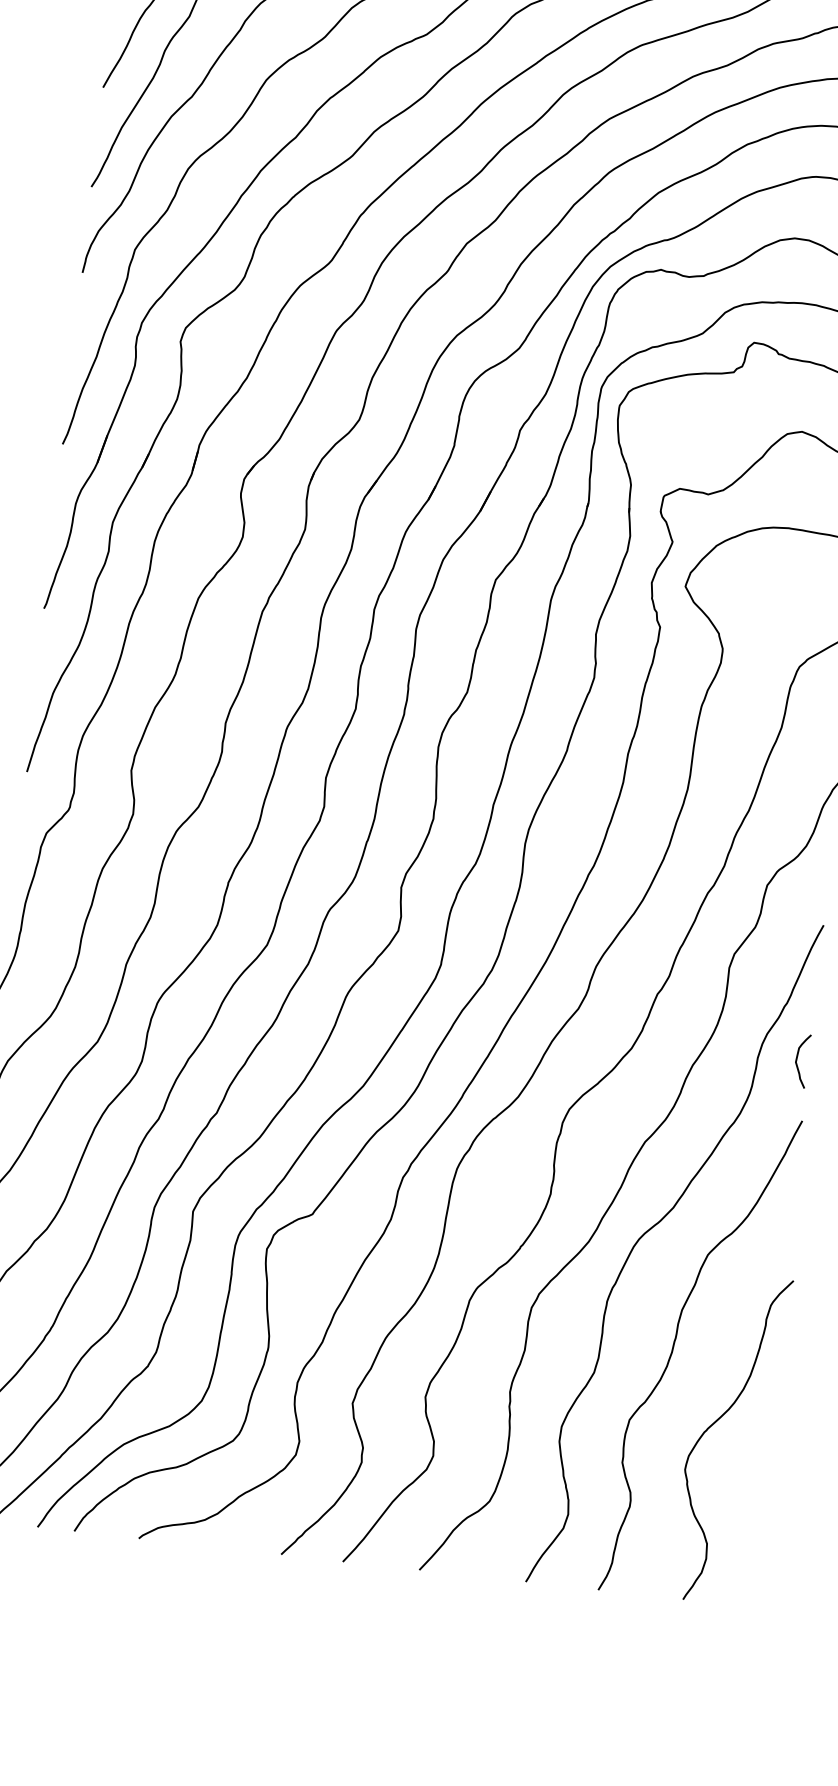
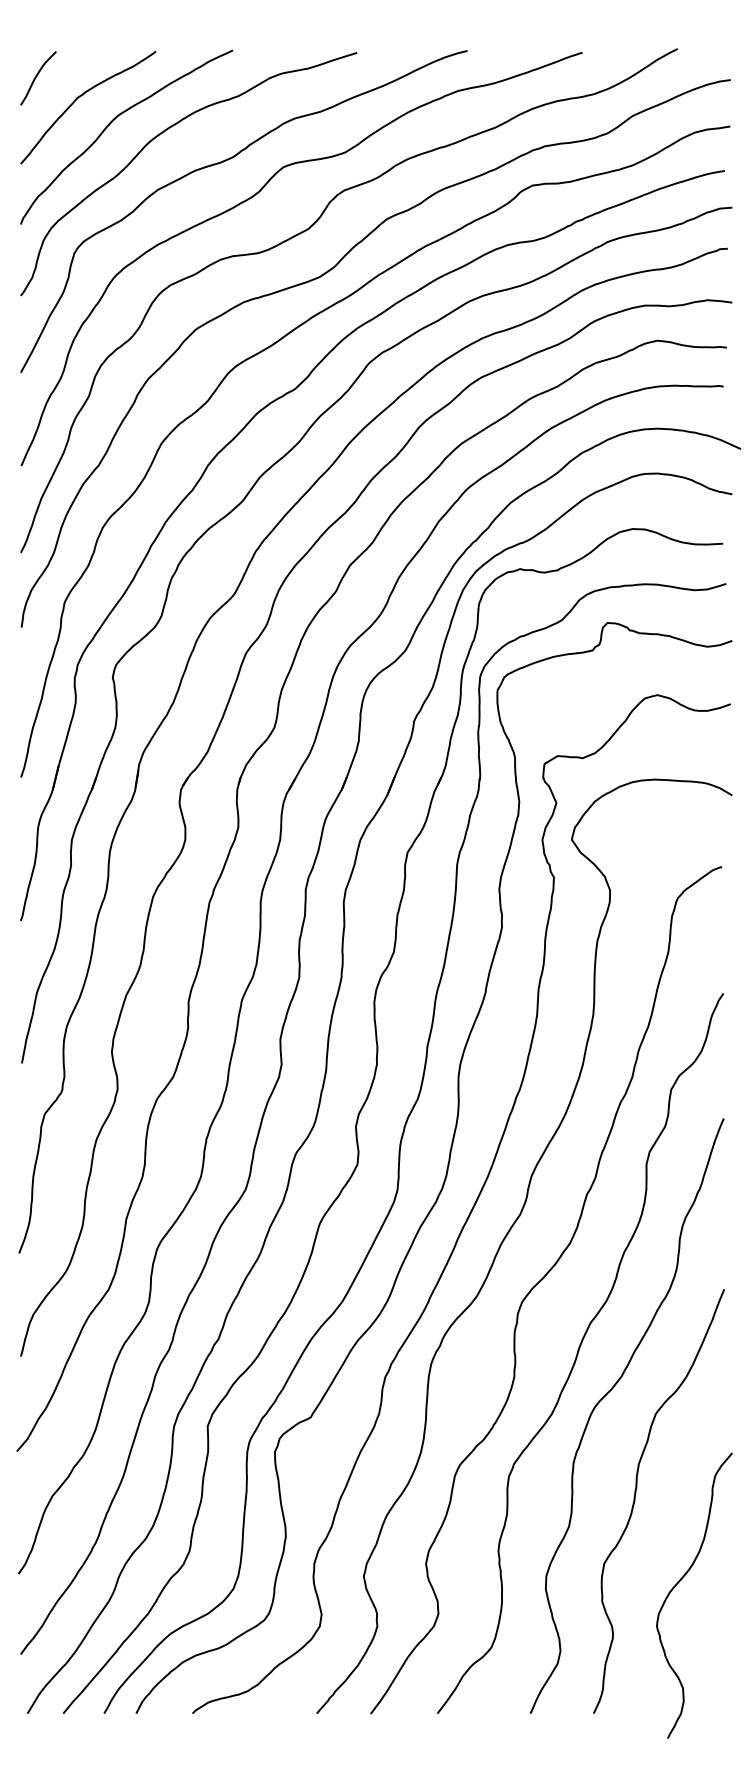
curve: (797, 1060) -> (714, 1237), removed
curve: (717, 1421) -> (680, 1581), moved

